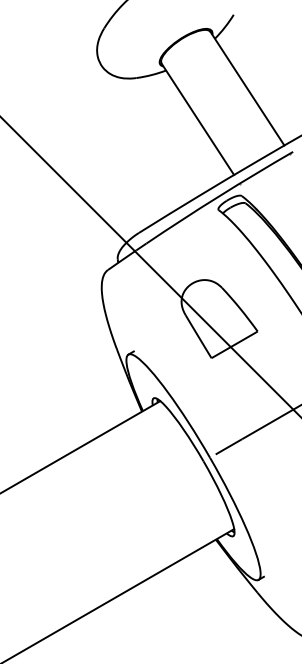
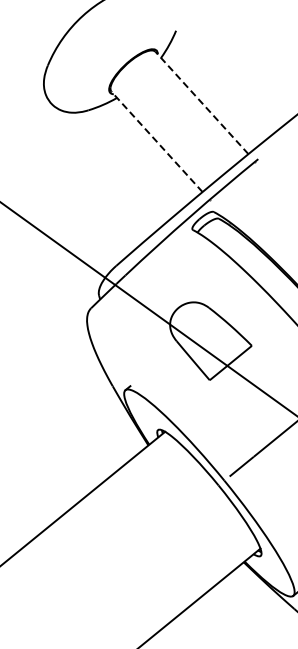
line: (247, 88) -> (201, 102), solid -> dashed
line: (197, 118) -> (156, 141), solid -> dashed

